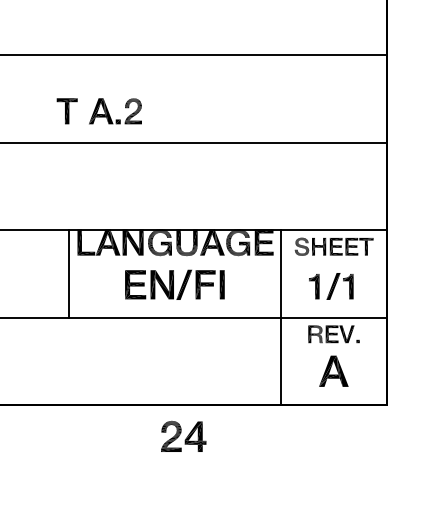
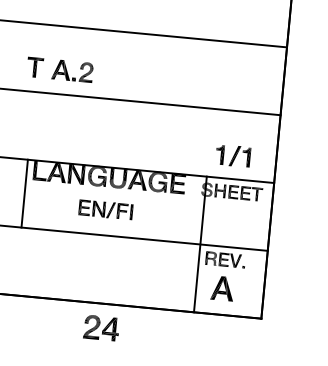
part: (174, 284) -> (105, 209), size x0.7
part: (331, 286) -> (233, 156), moved
line: (280, 317) -> (200, 244), moved

